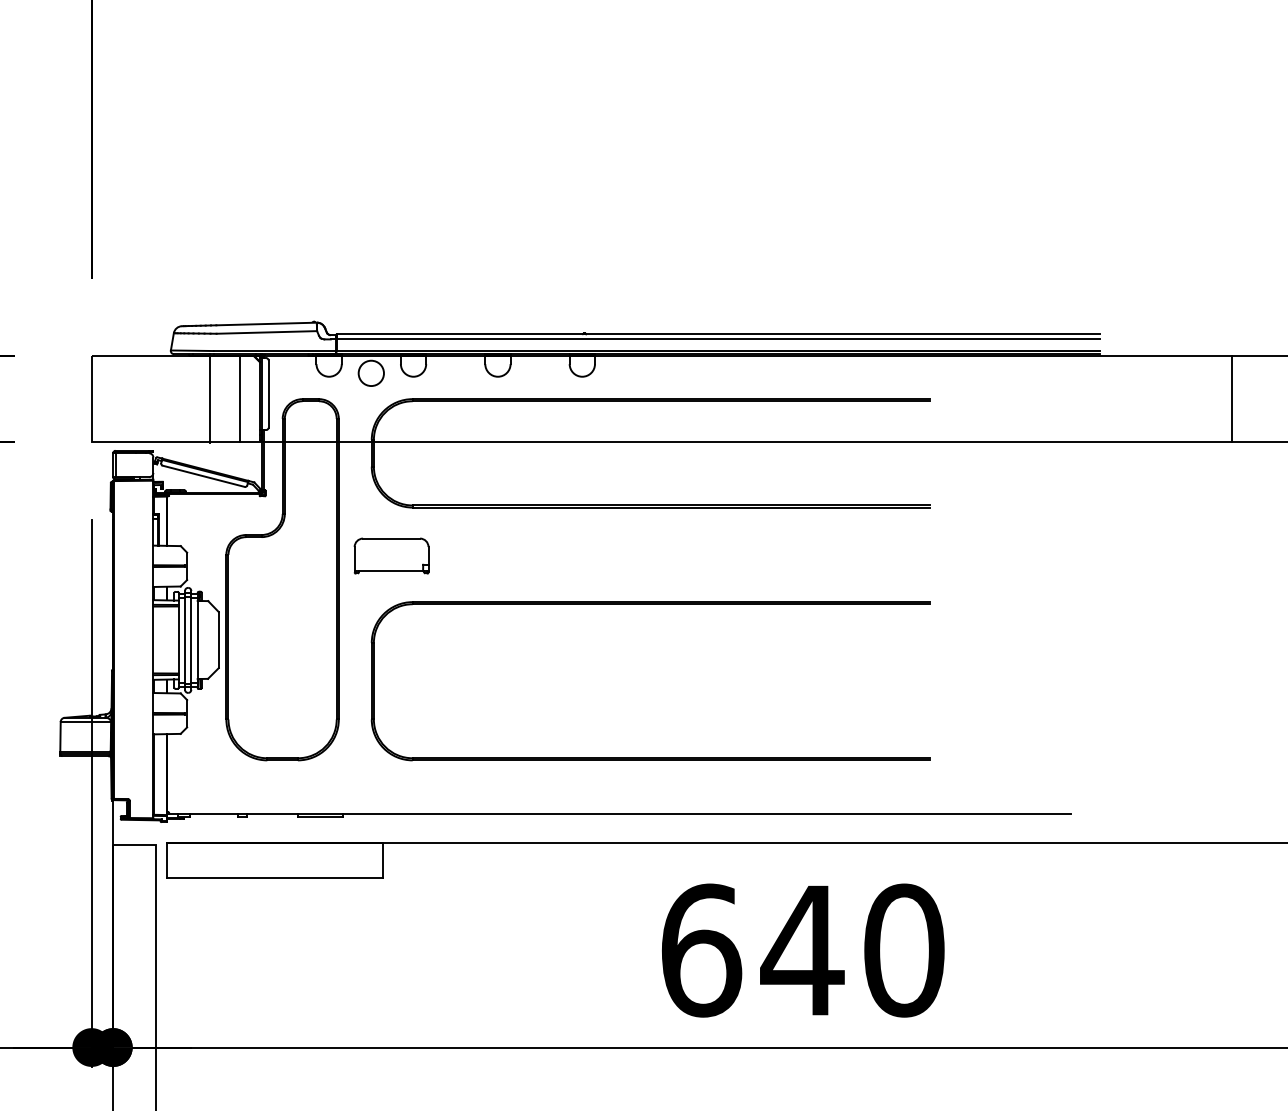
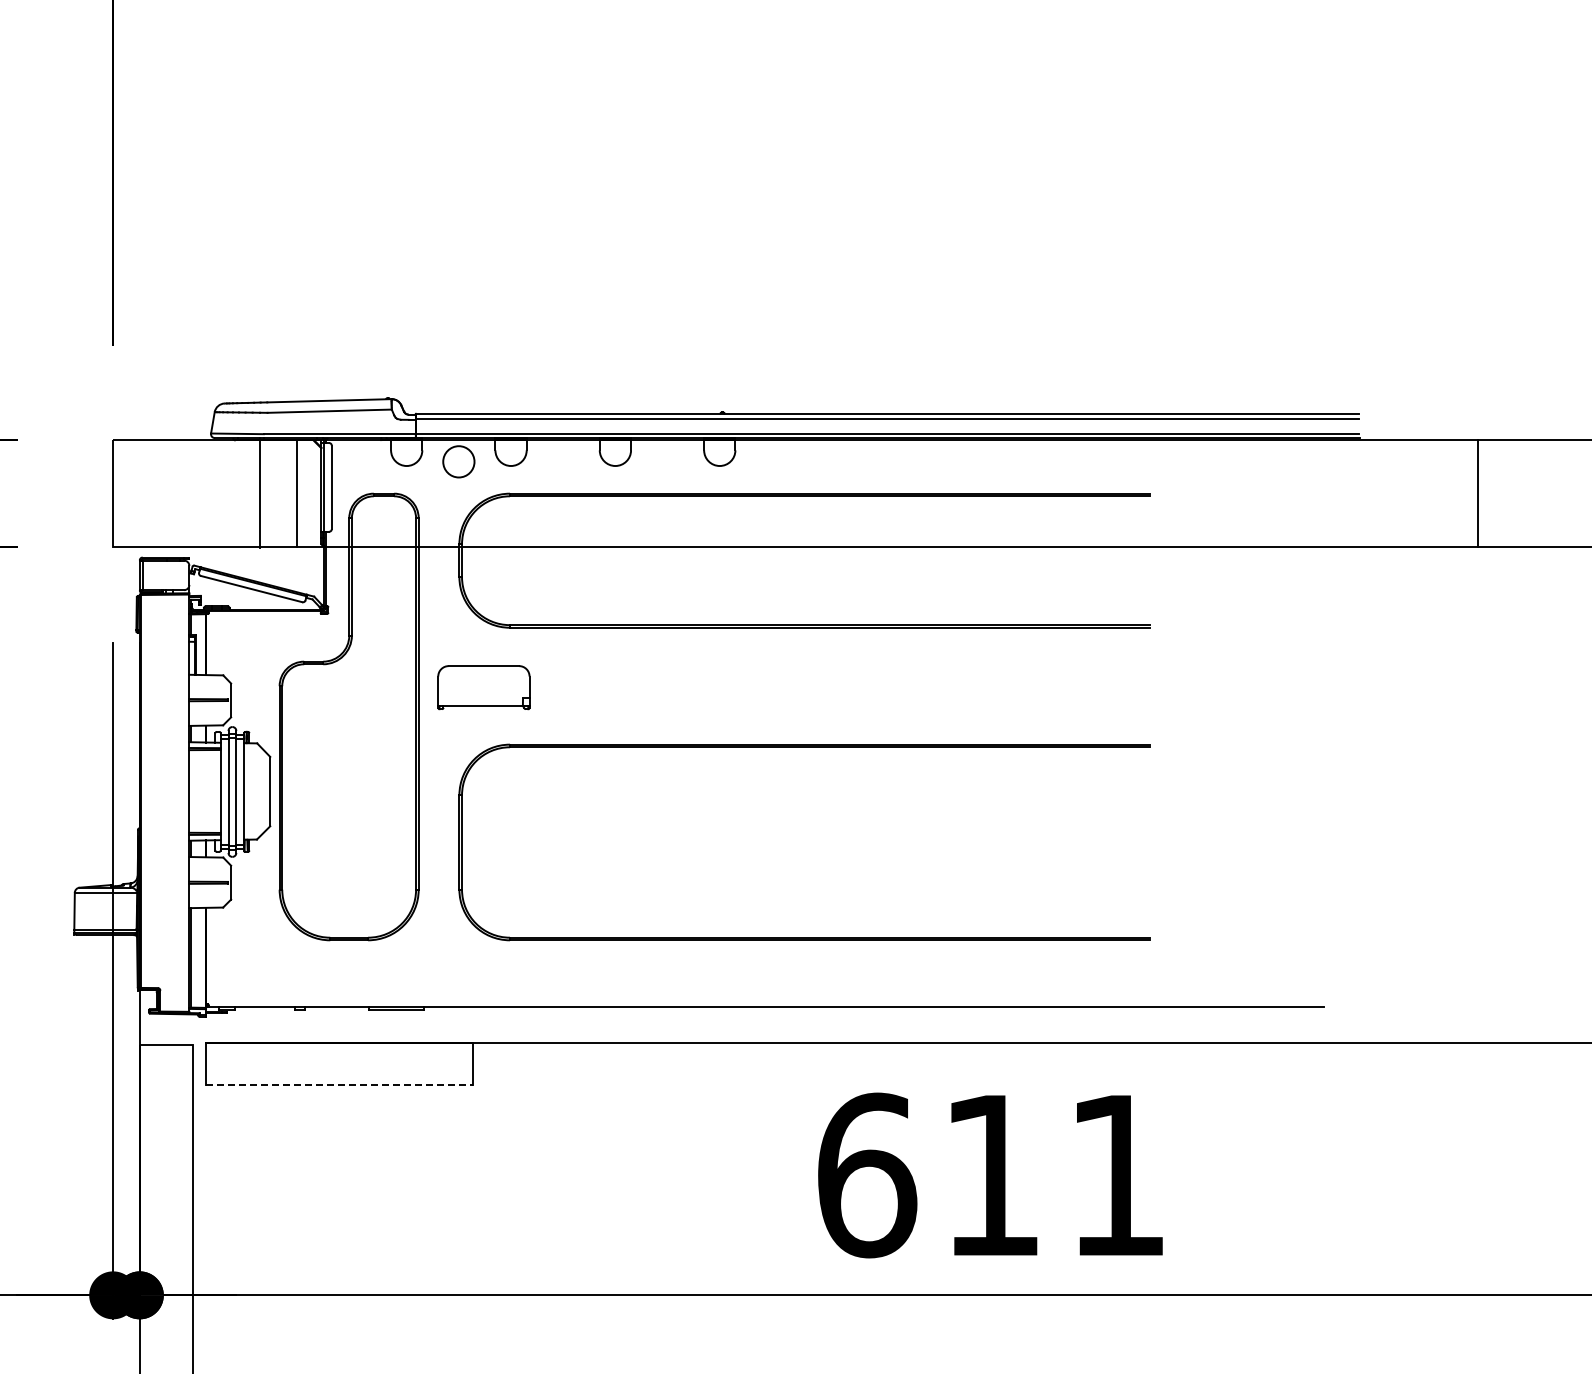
line: (1231, 398) -> (1477, 493), moved
line: (275, 877) -> (340, 1085), solid -> dashed
text: (852, 950) -> (1053, 1175), 640 -> 611

